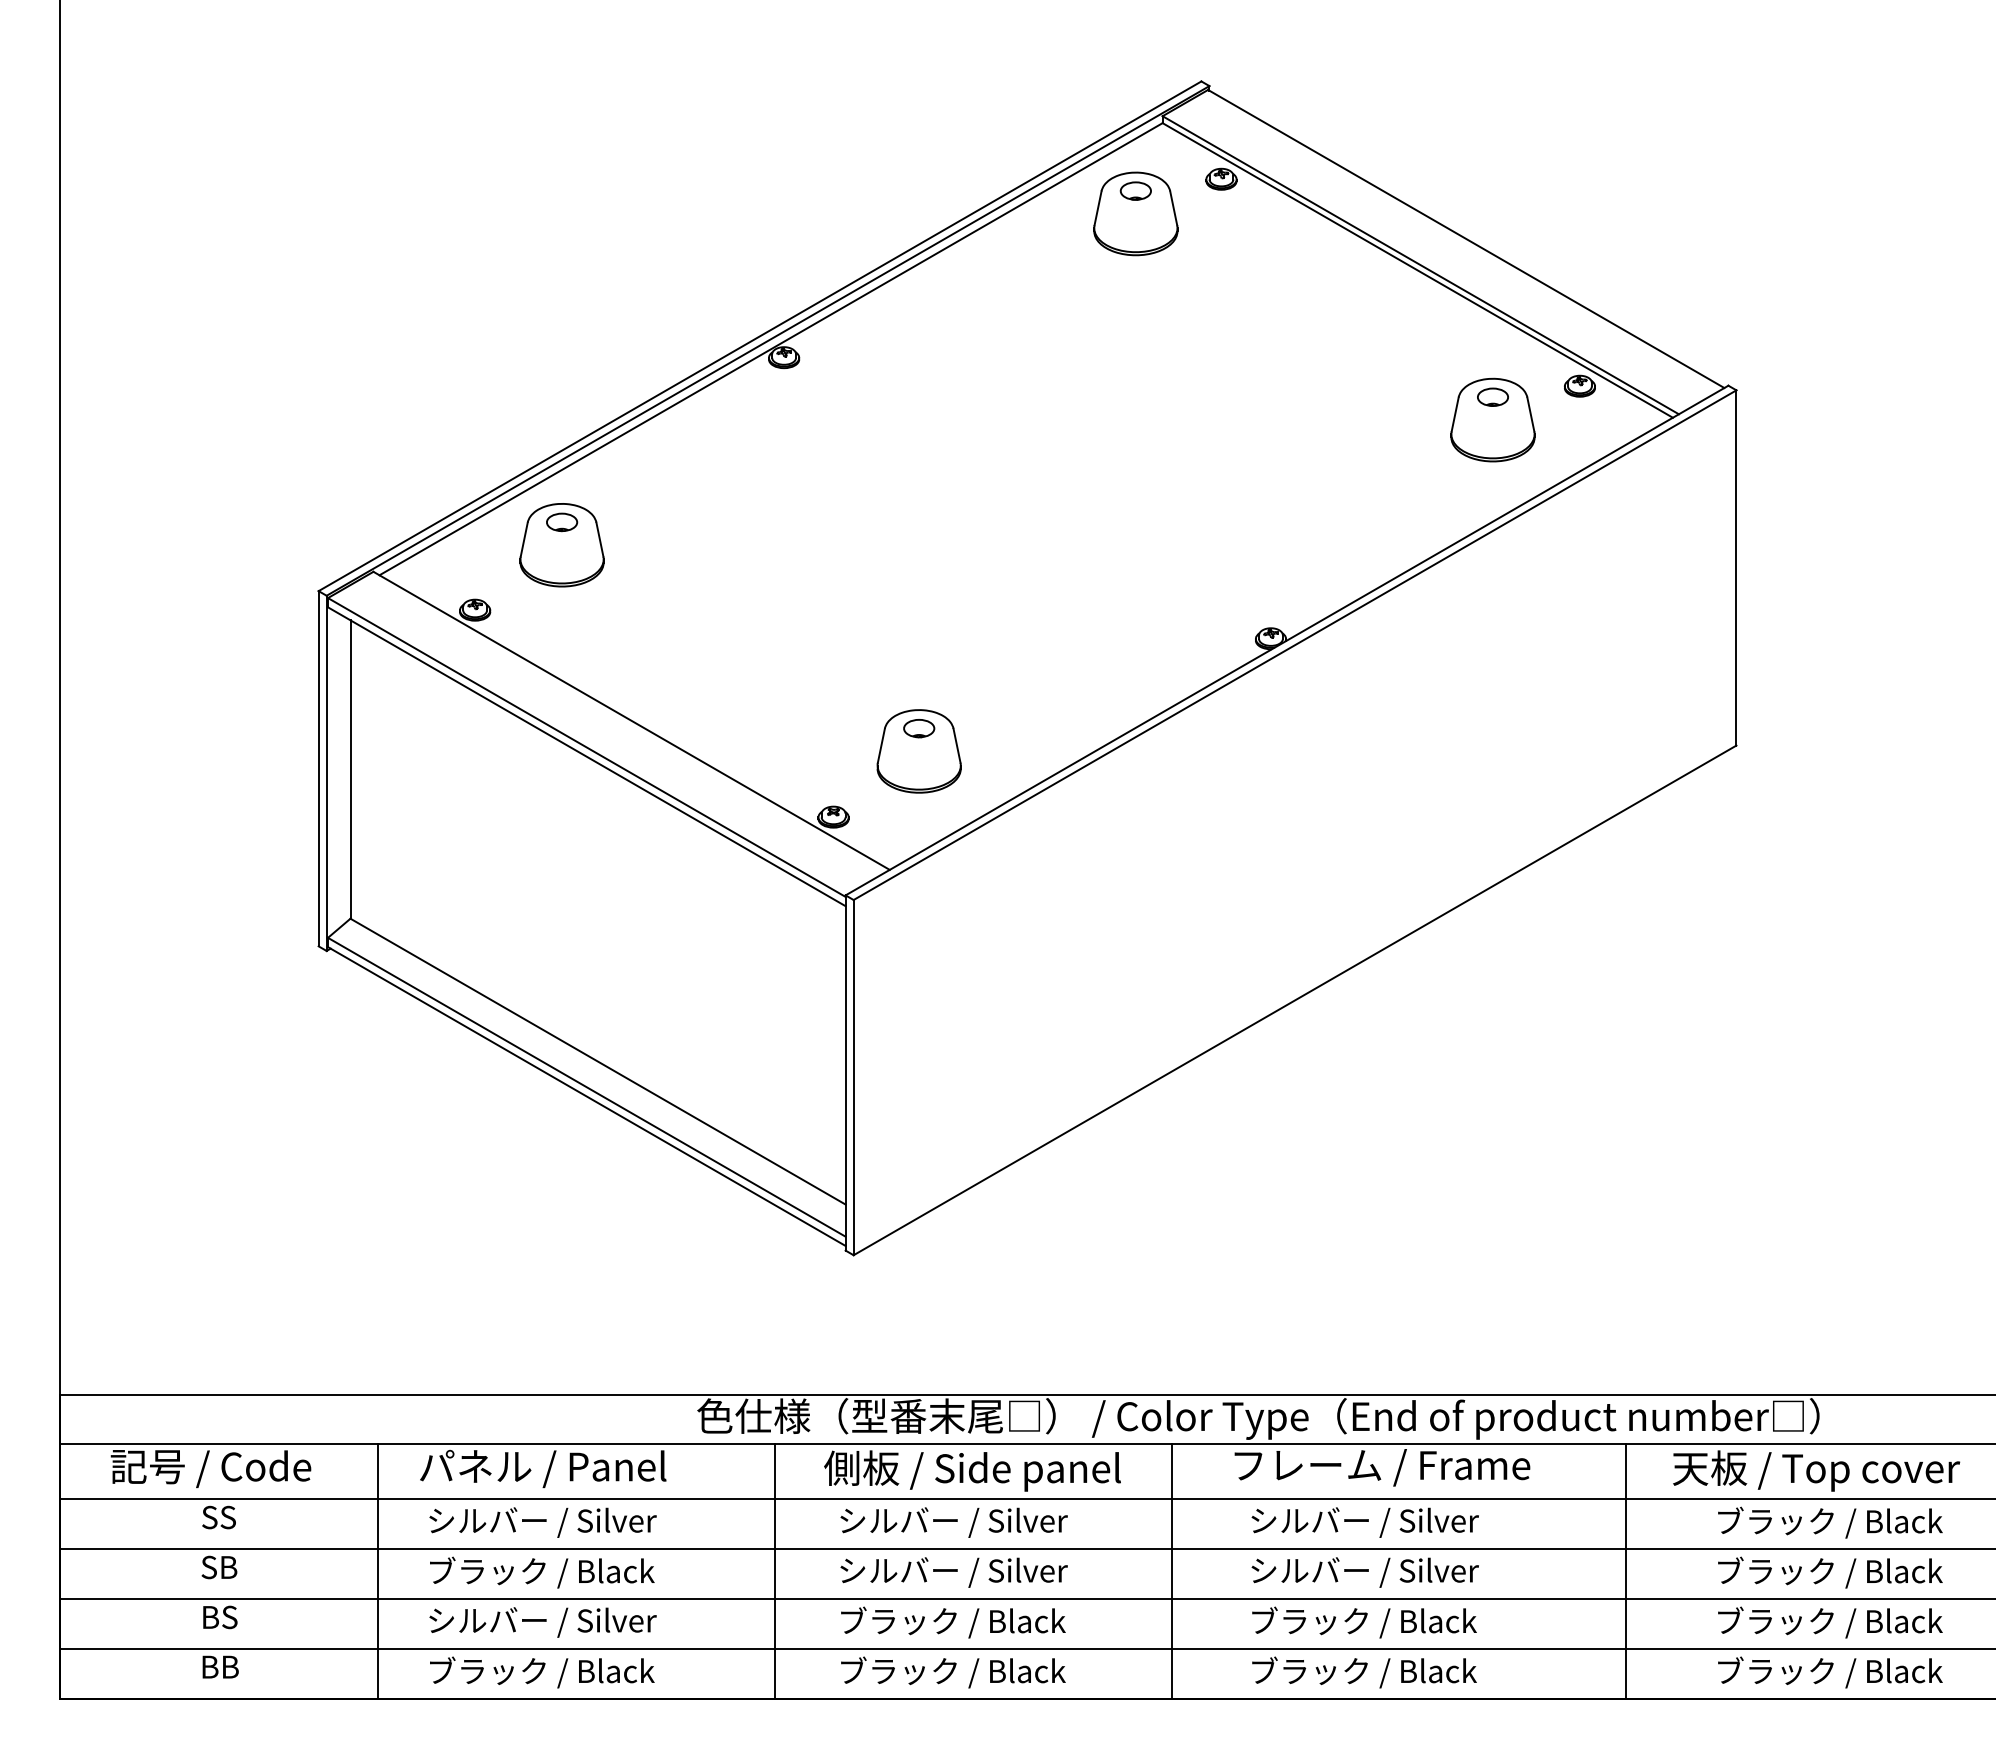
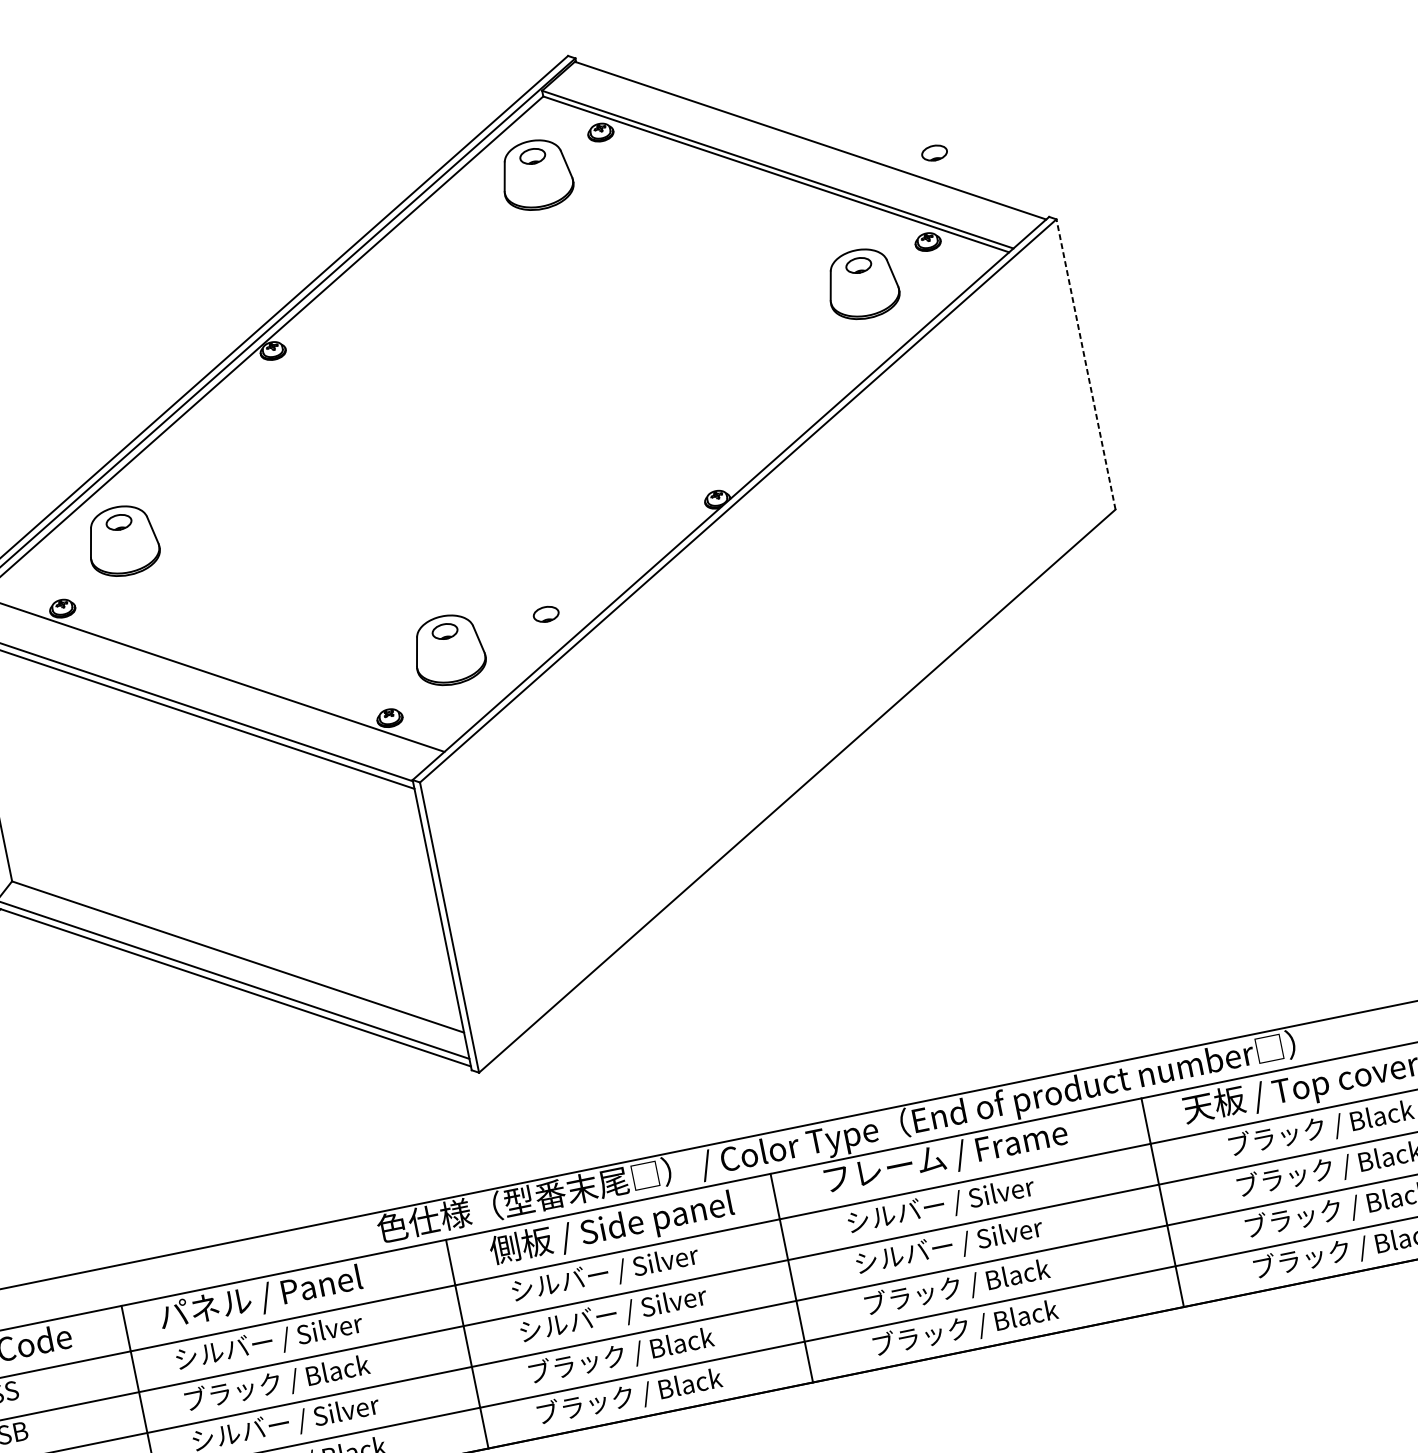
part: (1608, 282) -> (934, 152), added
line: (1736, 567) -> (1086, 364), solid -> dashed
part: (1042, 732) -> (546, 614), added

